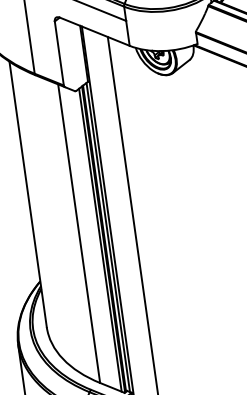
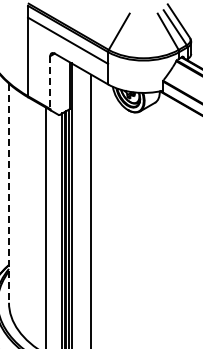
line: (59, 54) -> (50, 83), solid -> dashed
line: (28, 194) -> (9, 193), solid -> dashed

